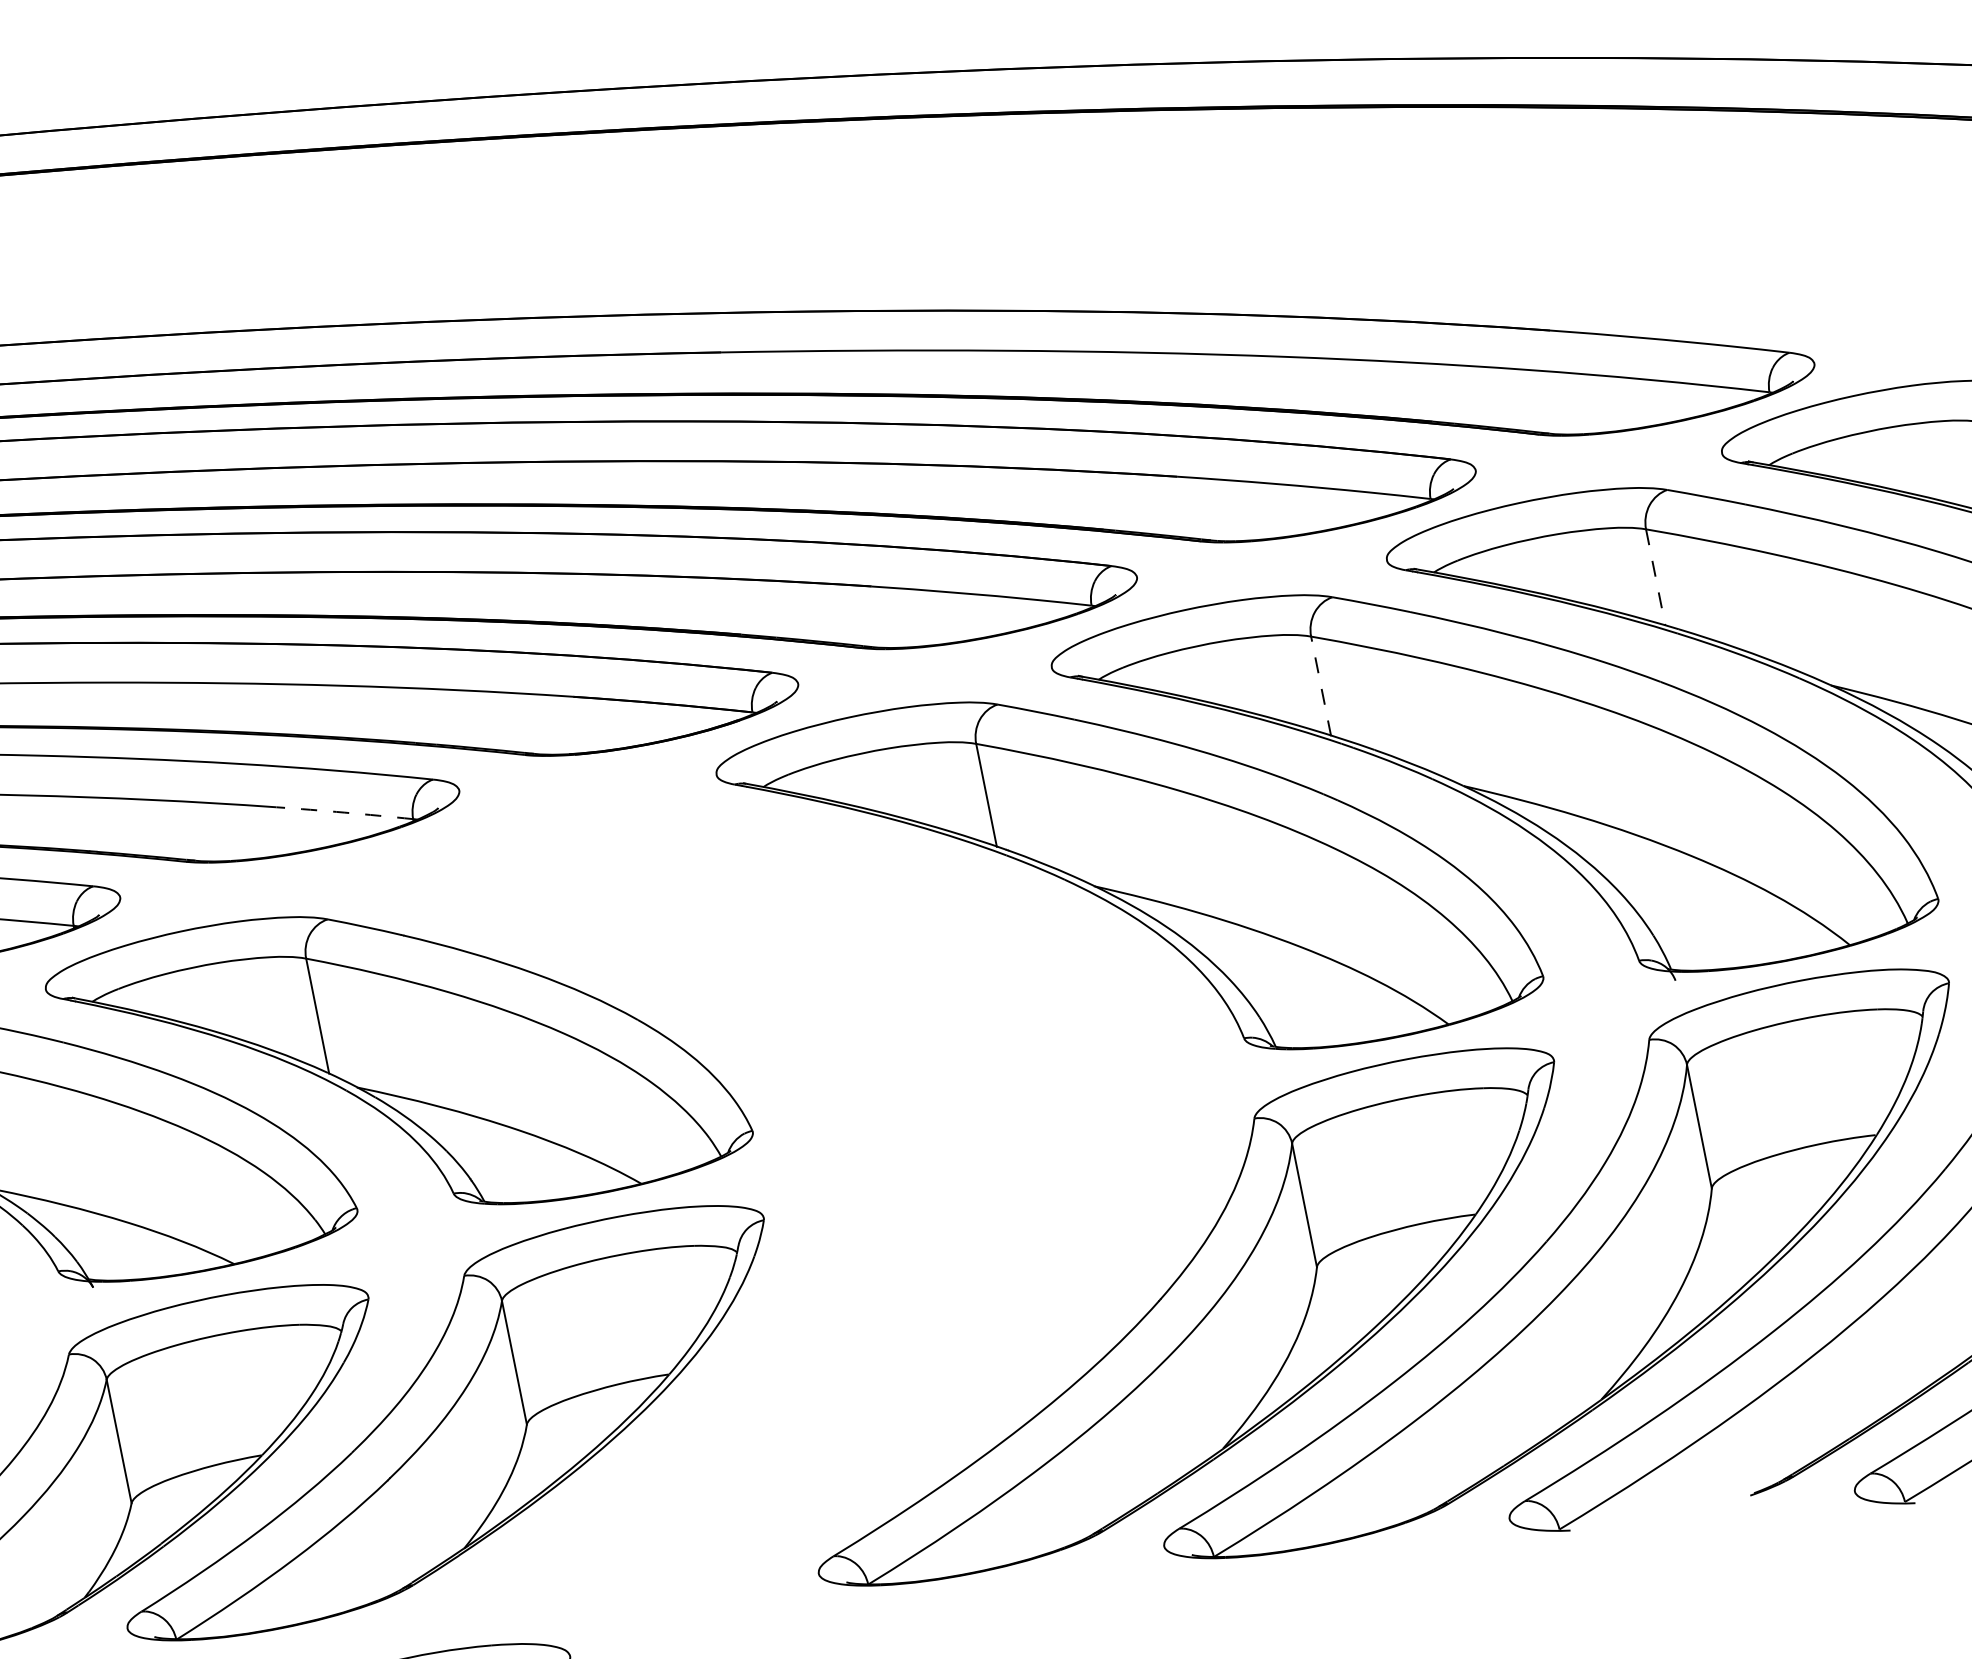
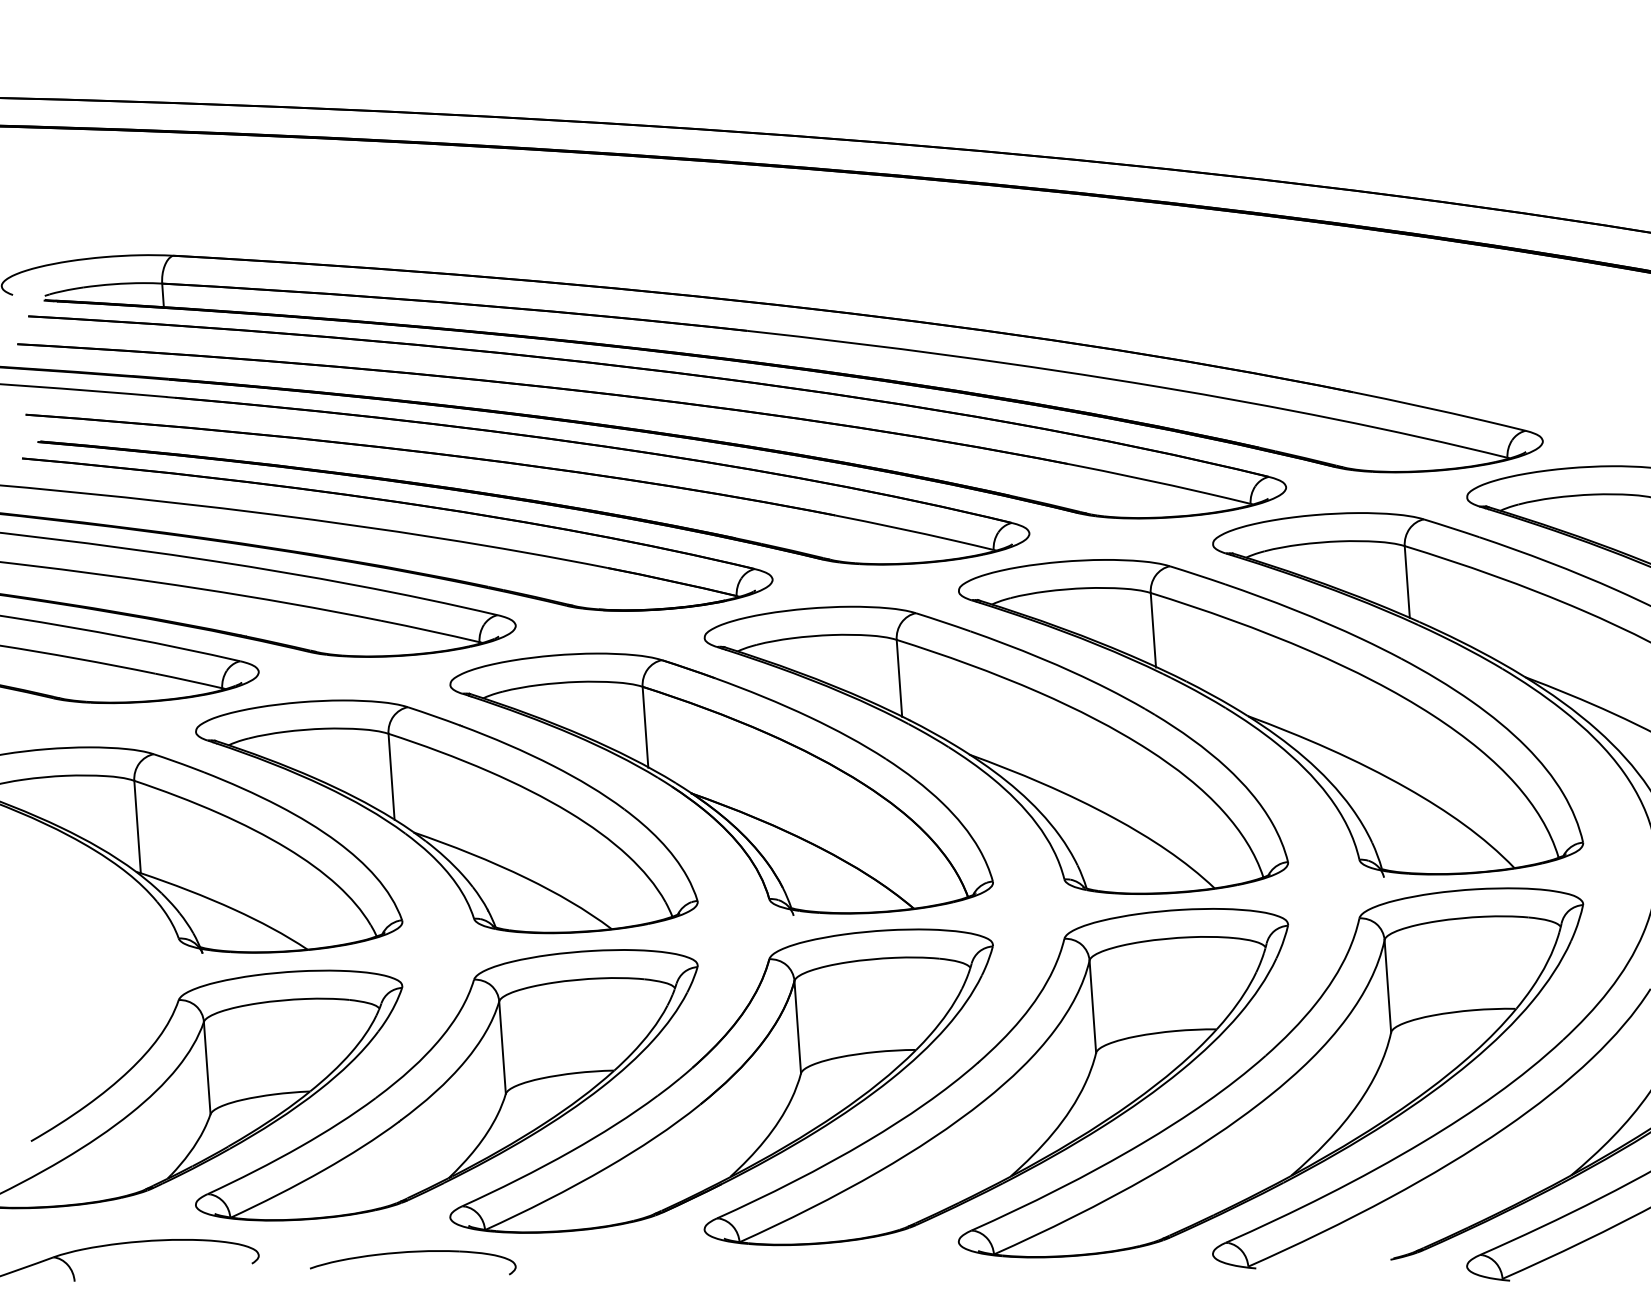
line: (1655, 576) -> (1407, 581), dashed -> solid
line: (1321, 685) -> (1153, 629), dashed -> solid
arc: (345, 813) -> (430, 631), dashed -> solid
part: (764, 968) -> (721, 783), added
part: (815, 1369) -> (721, 1080), added

